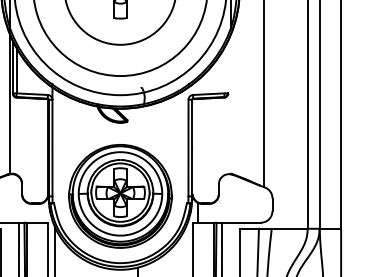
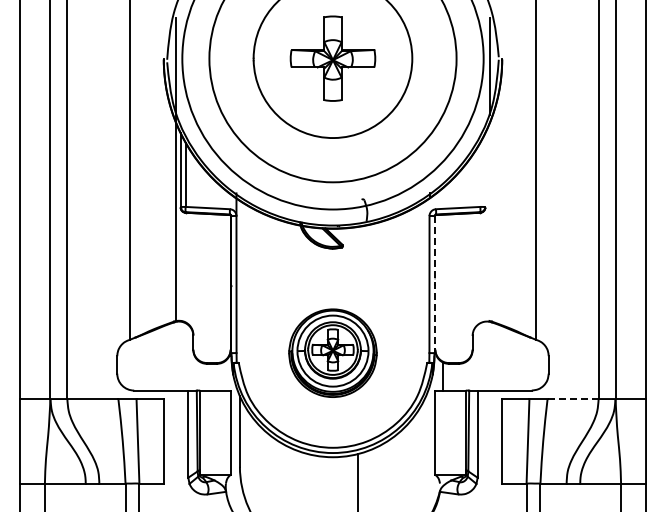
line: (192, 148) -> (434, 284), solid -> dashed
part: (120, 196) -> (332, 353), size x0.6
line: (290, 229) -> (573, 399), solid -> dashed

